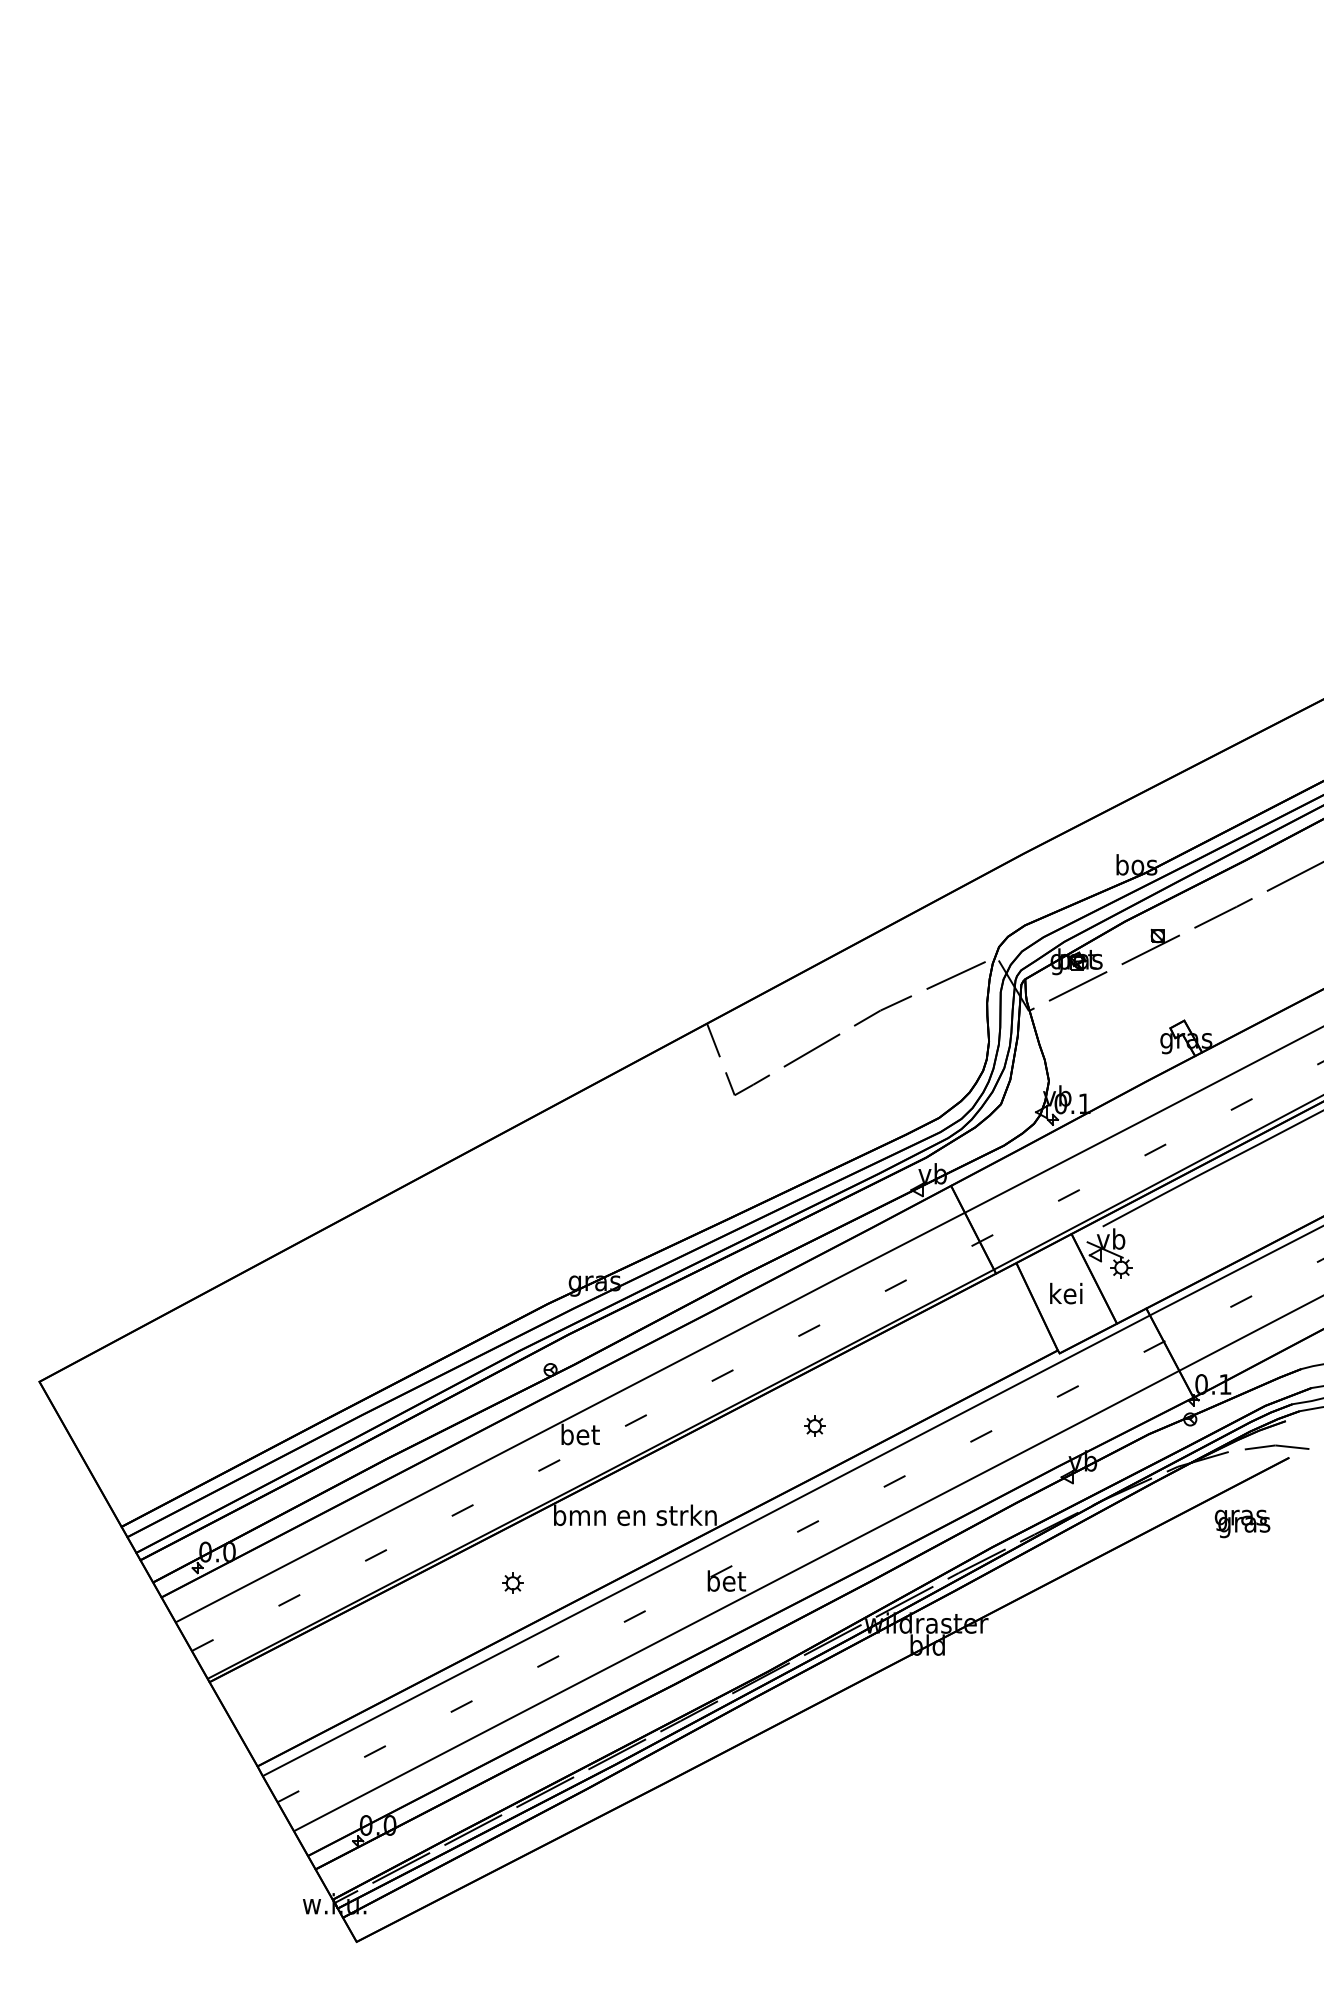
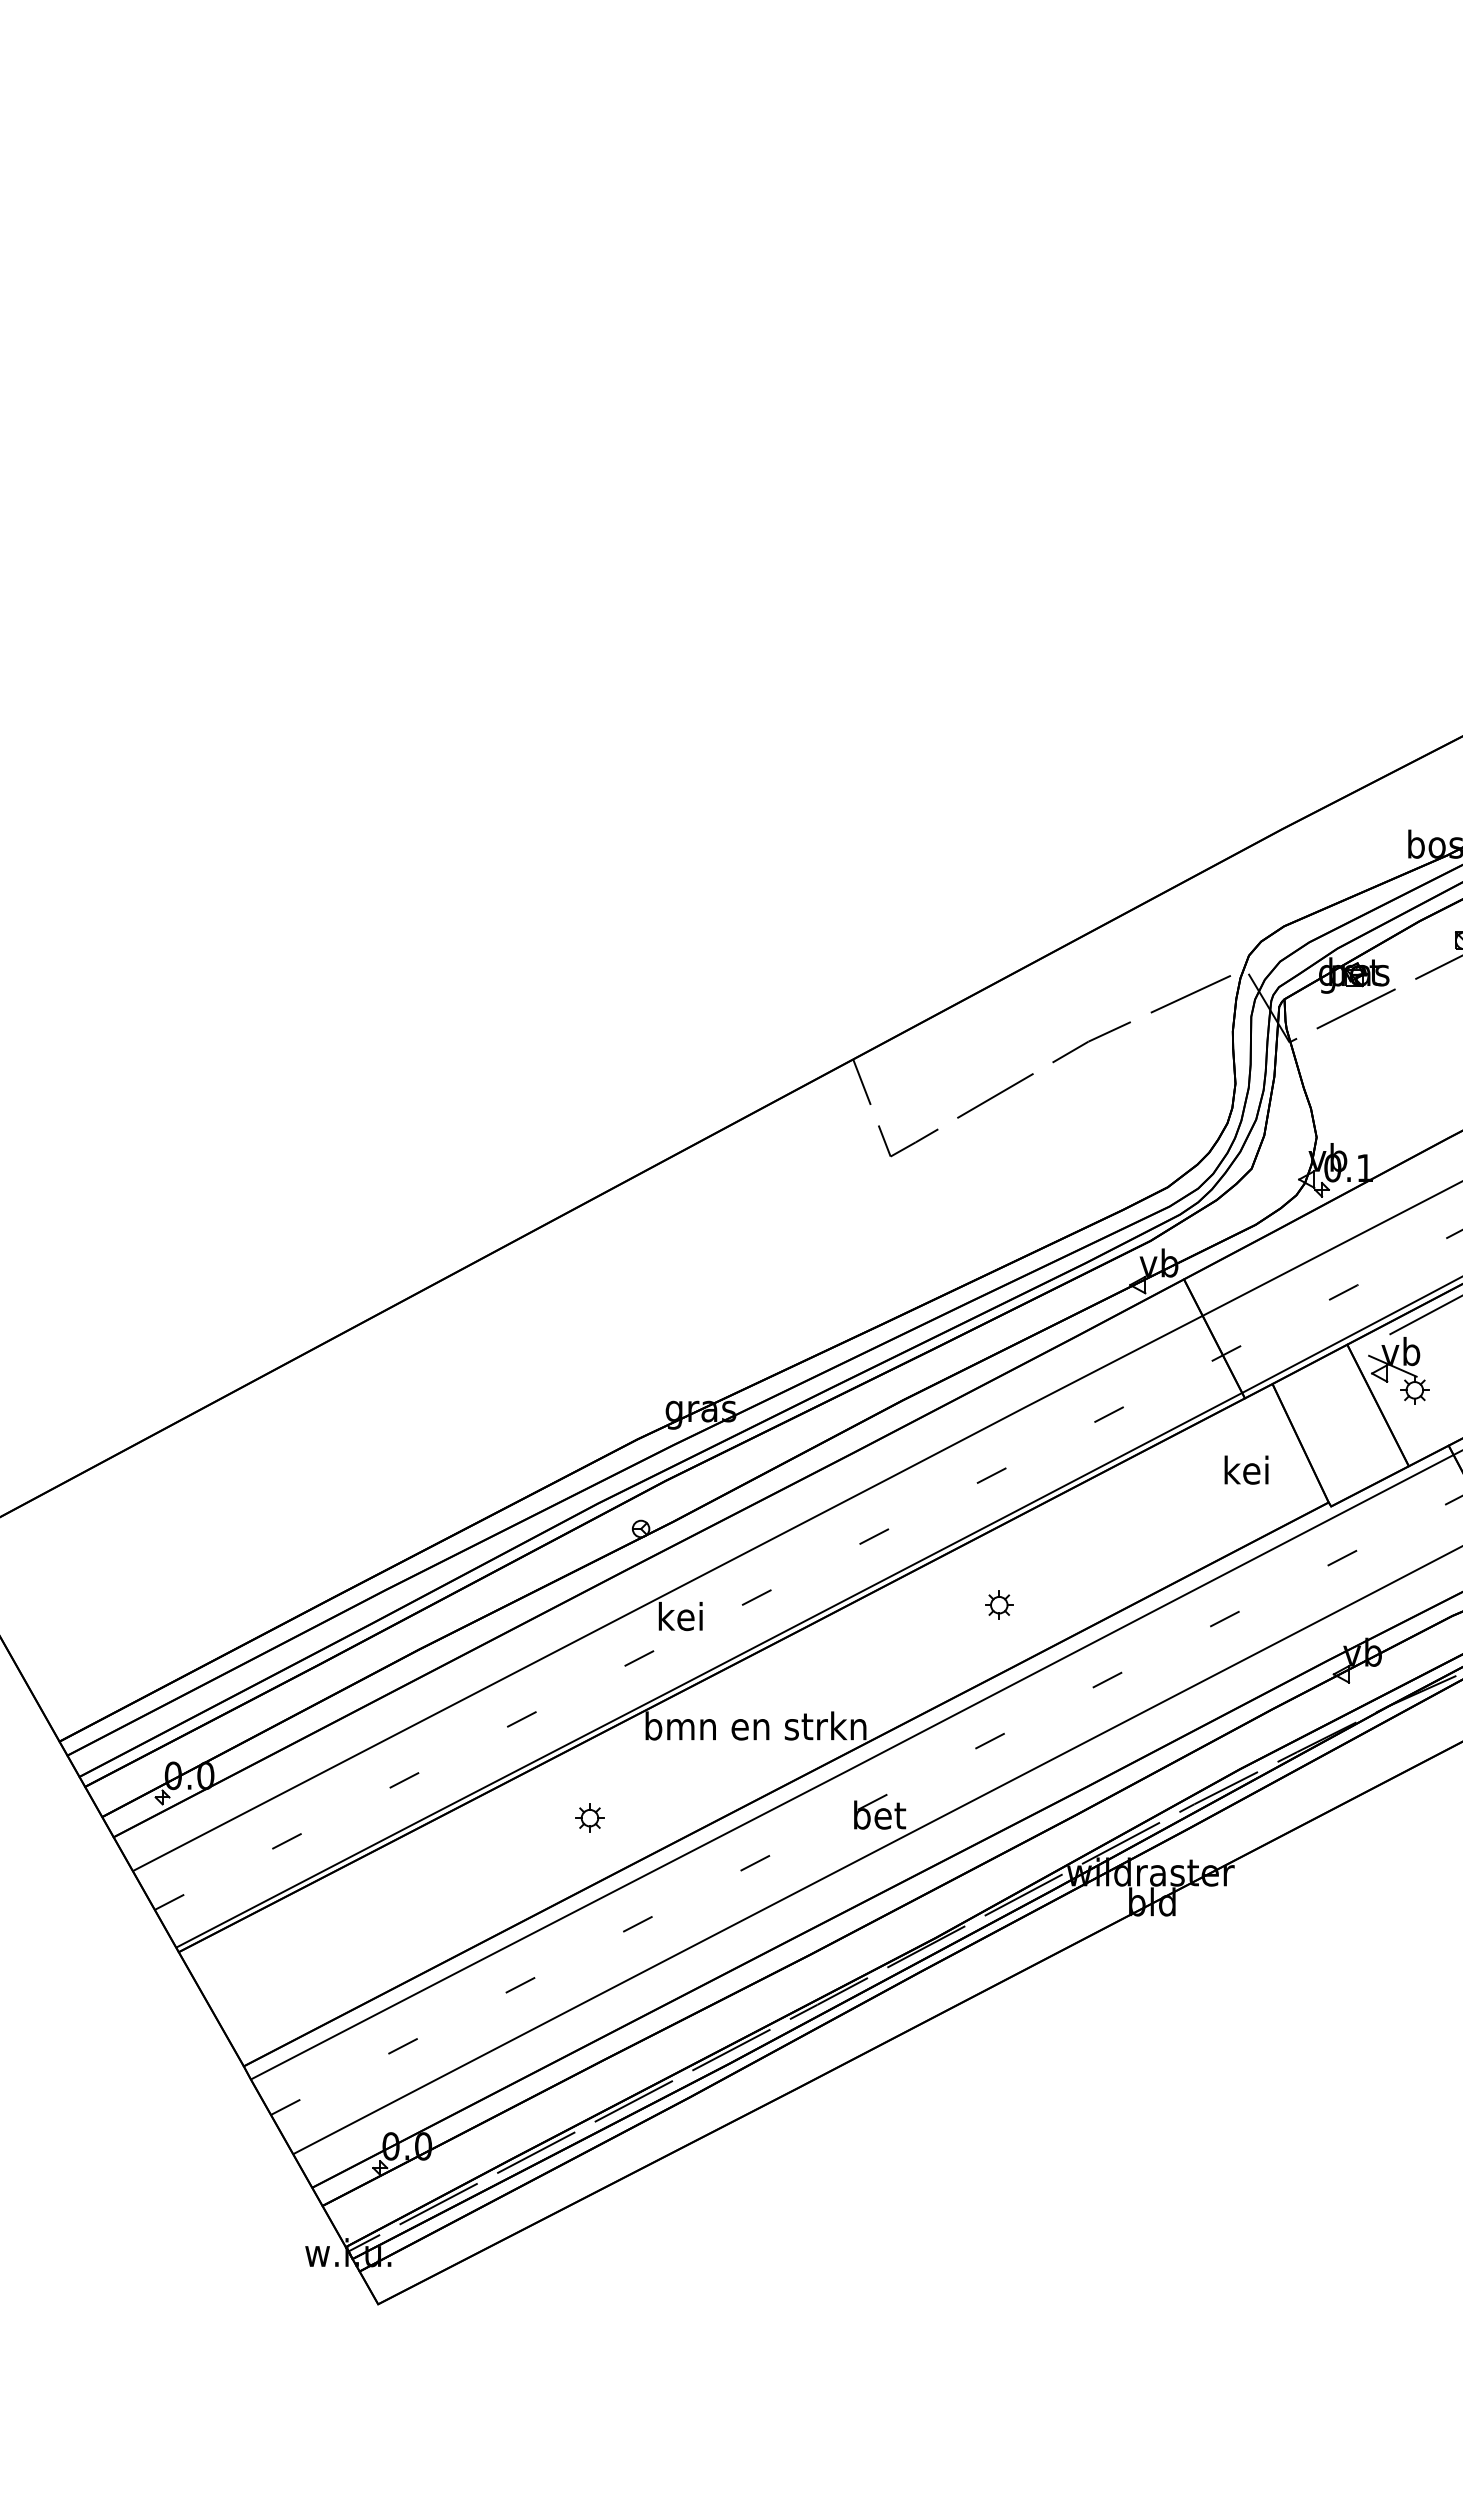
text: (1066, 1293) -> (1246, 1470), moved
text: (580, 1434) -> (681, 1616), bet -> kei

